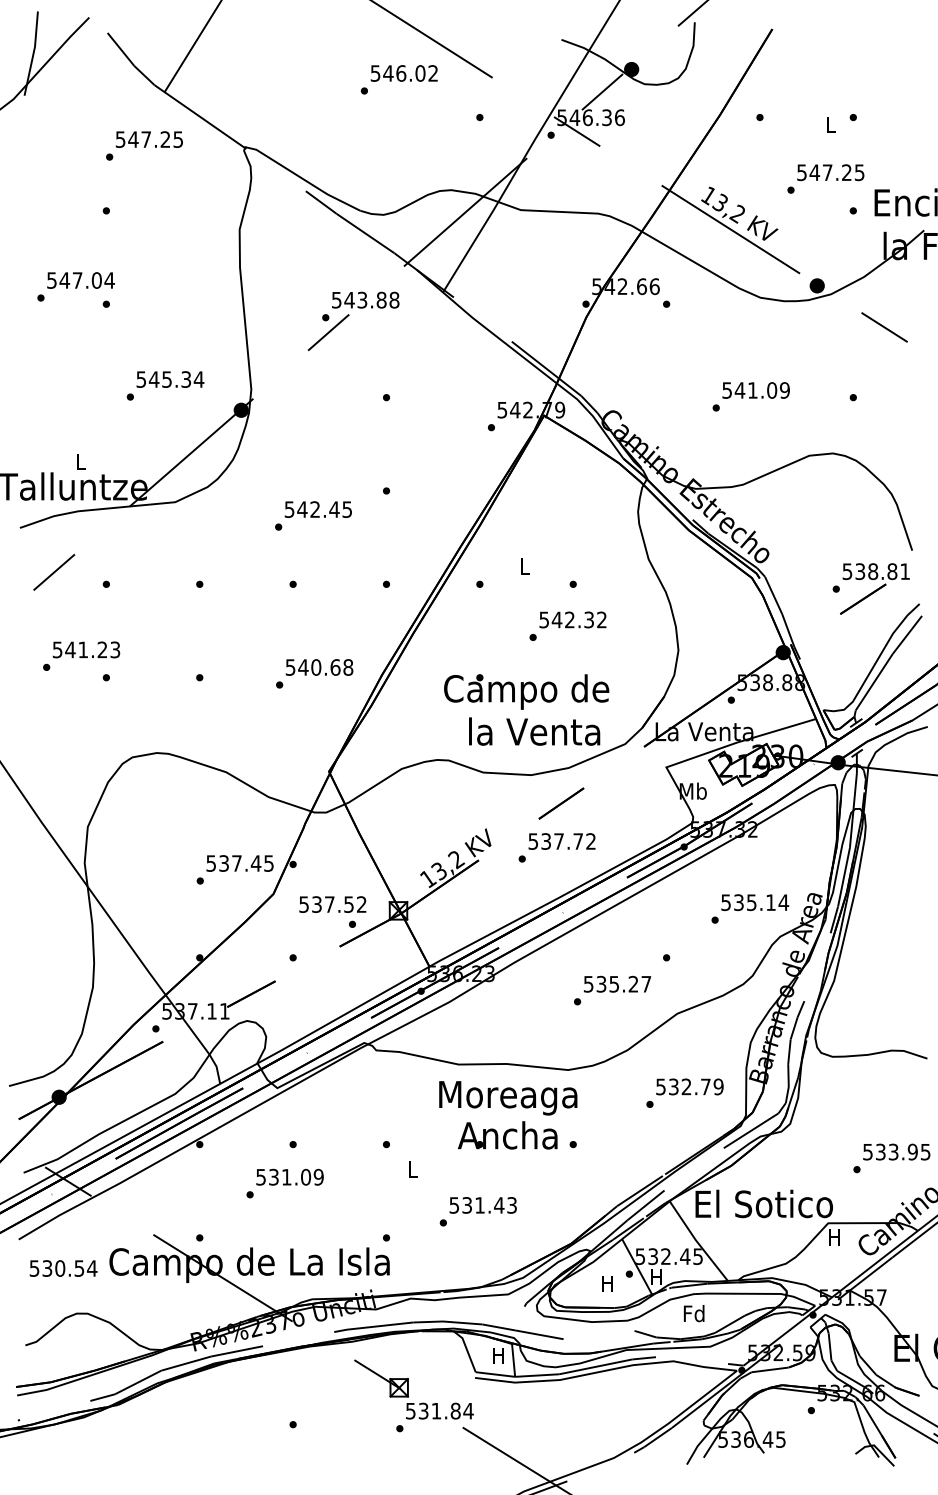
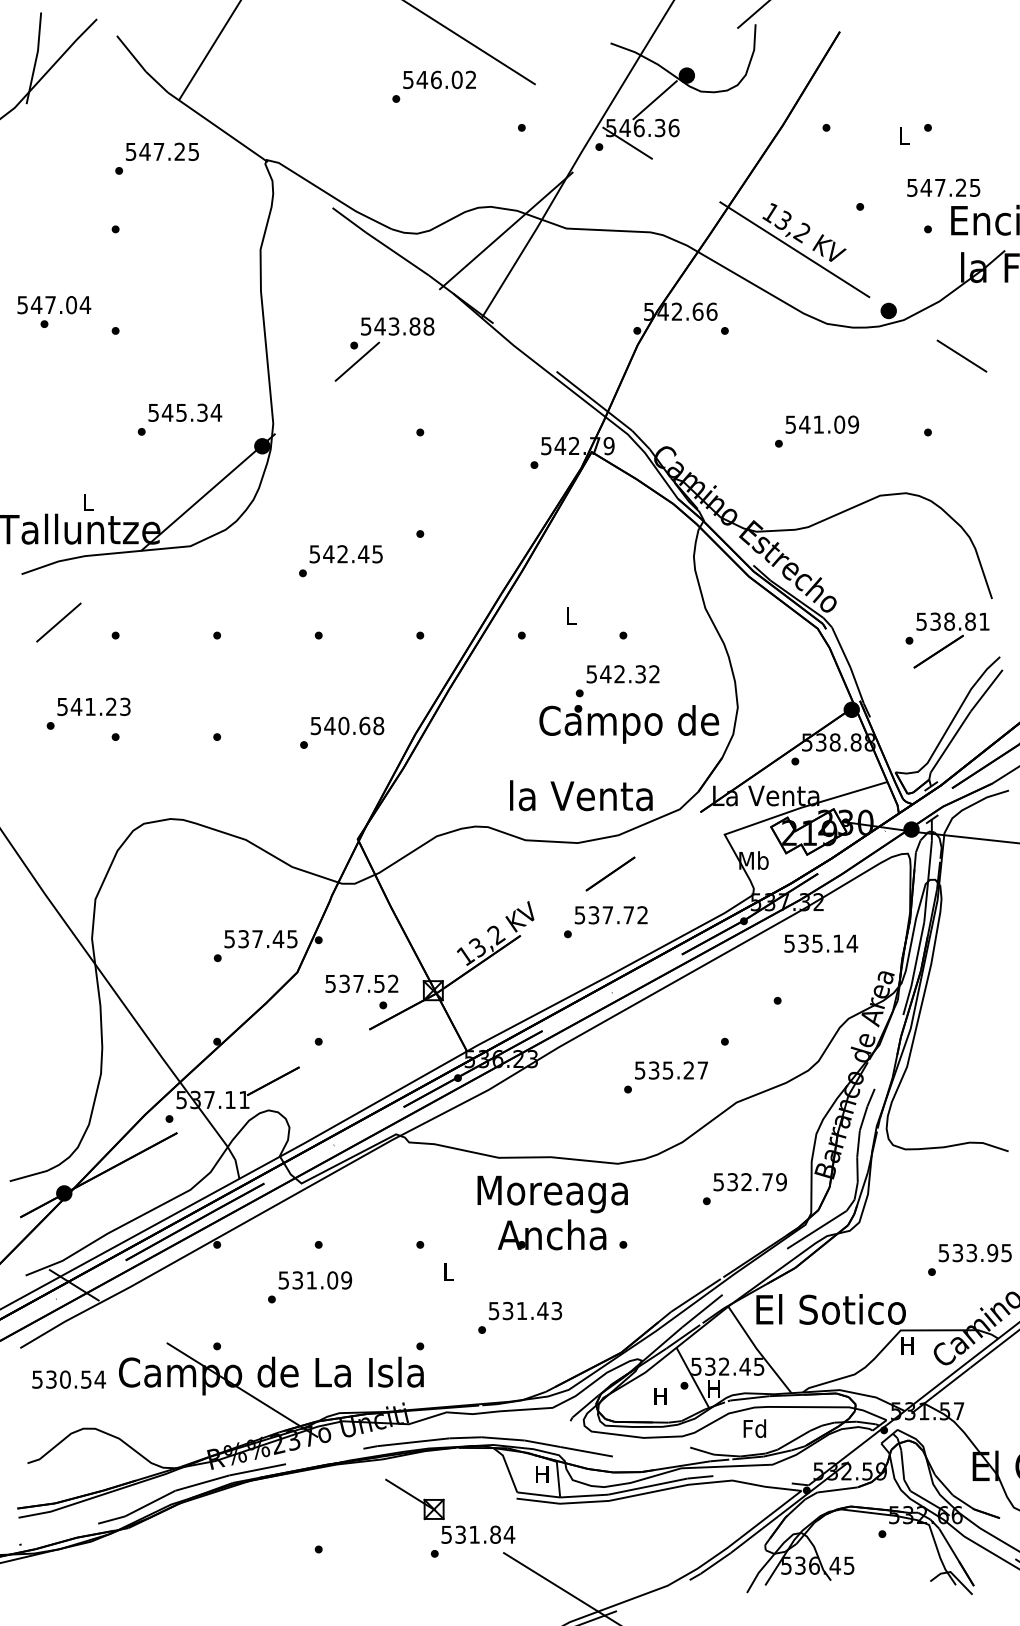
text: (830, 172) -> (943, 187), moved
text: (80, 280) -> (53, 305), moved
text: (526, 691) -> (629, 723), moved
text: (755, 902) -> (821, 943), moved

